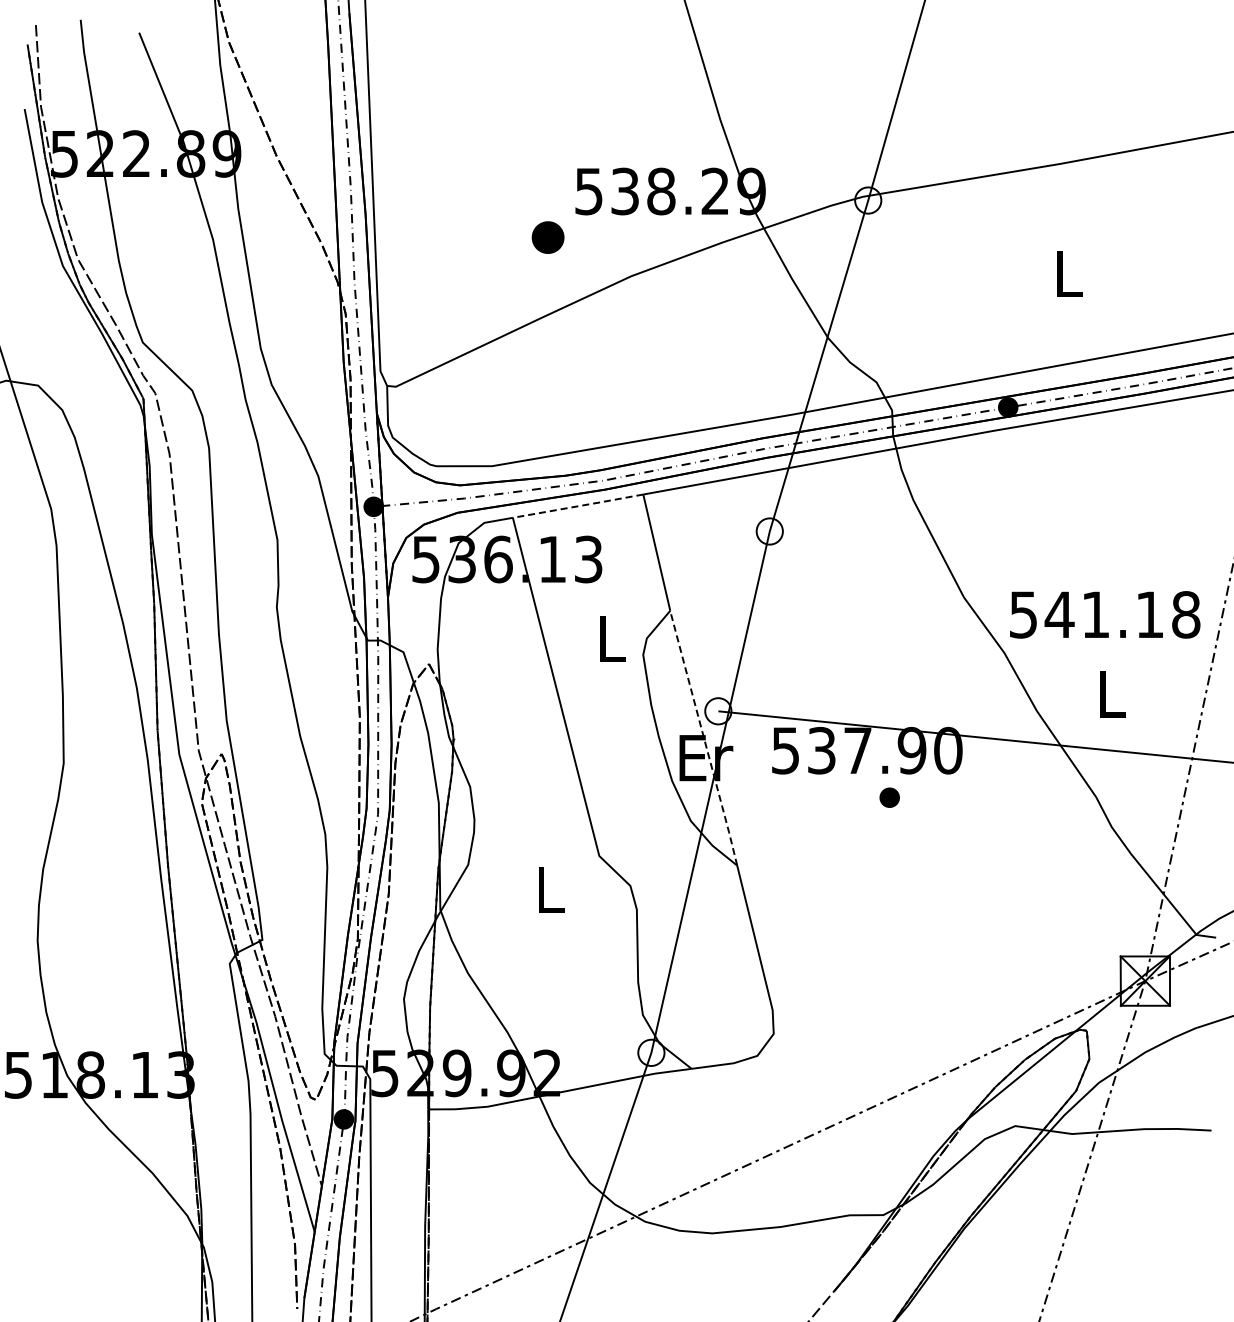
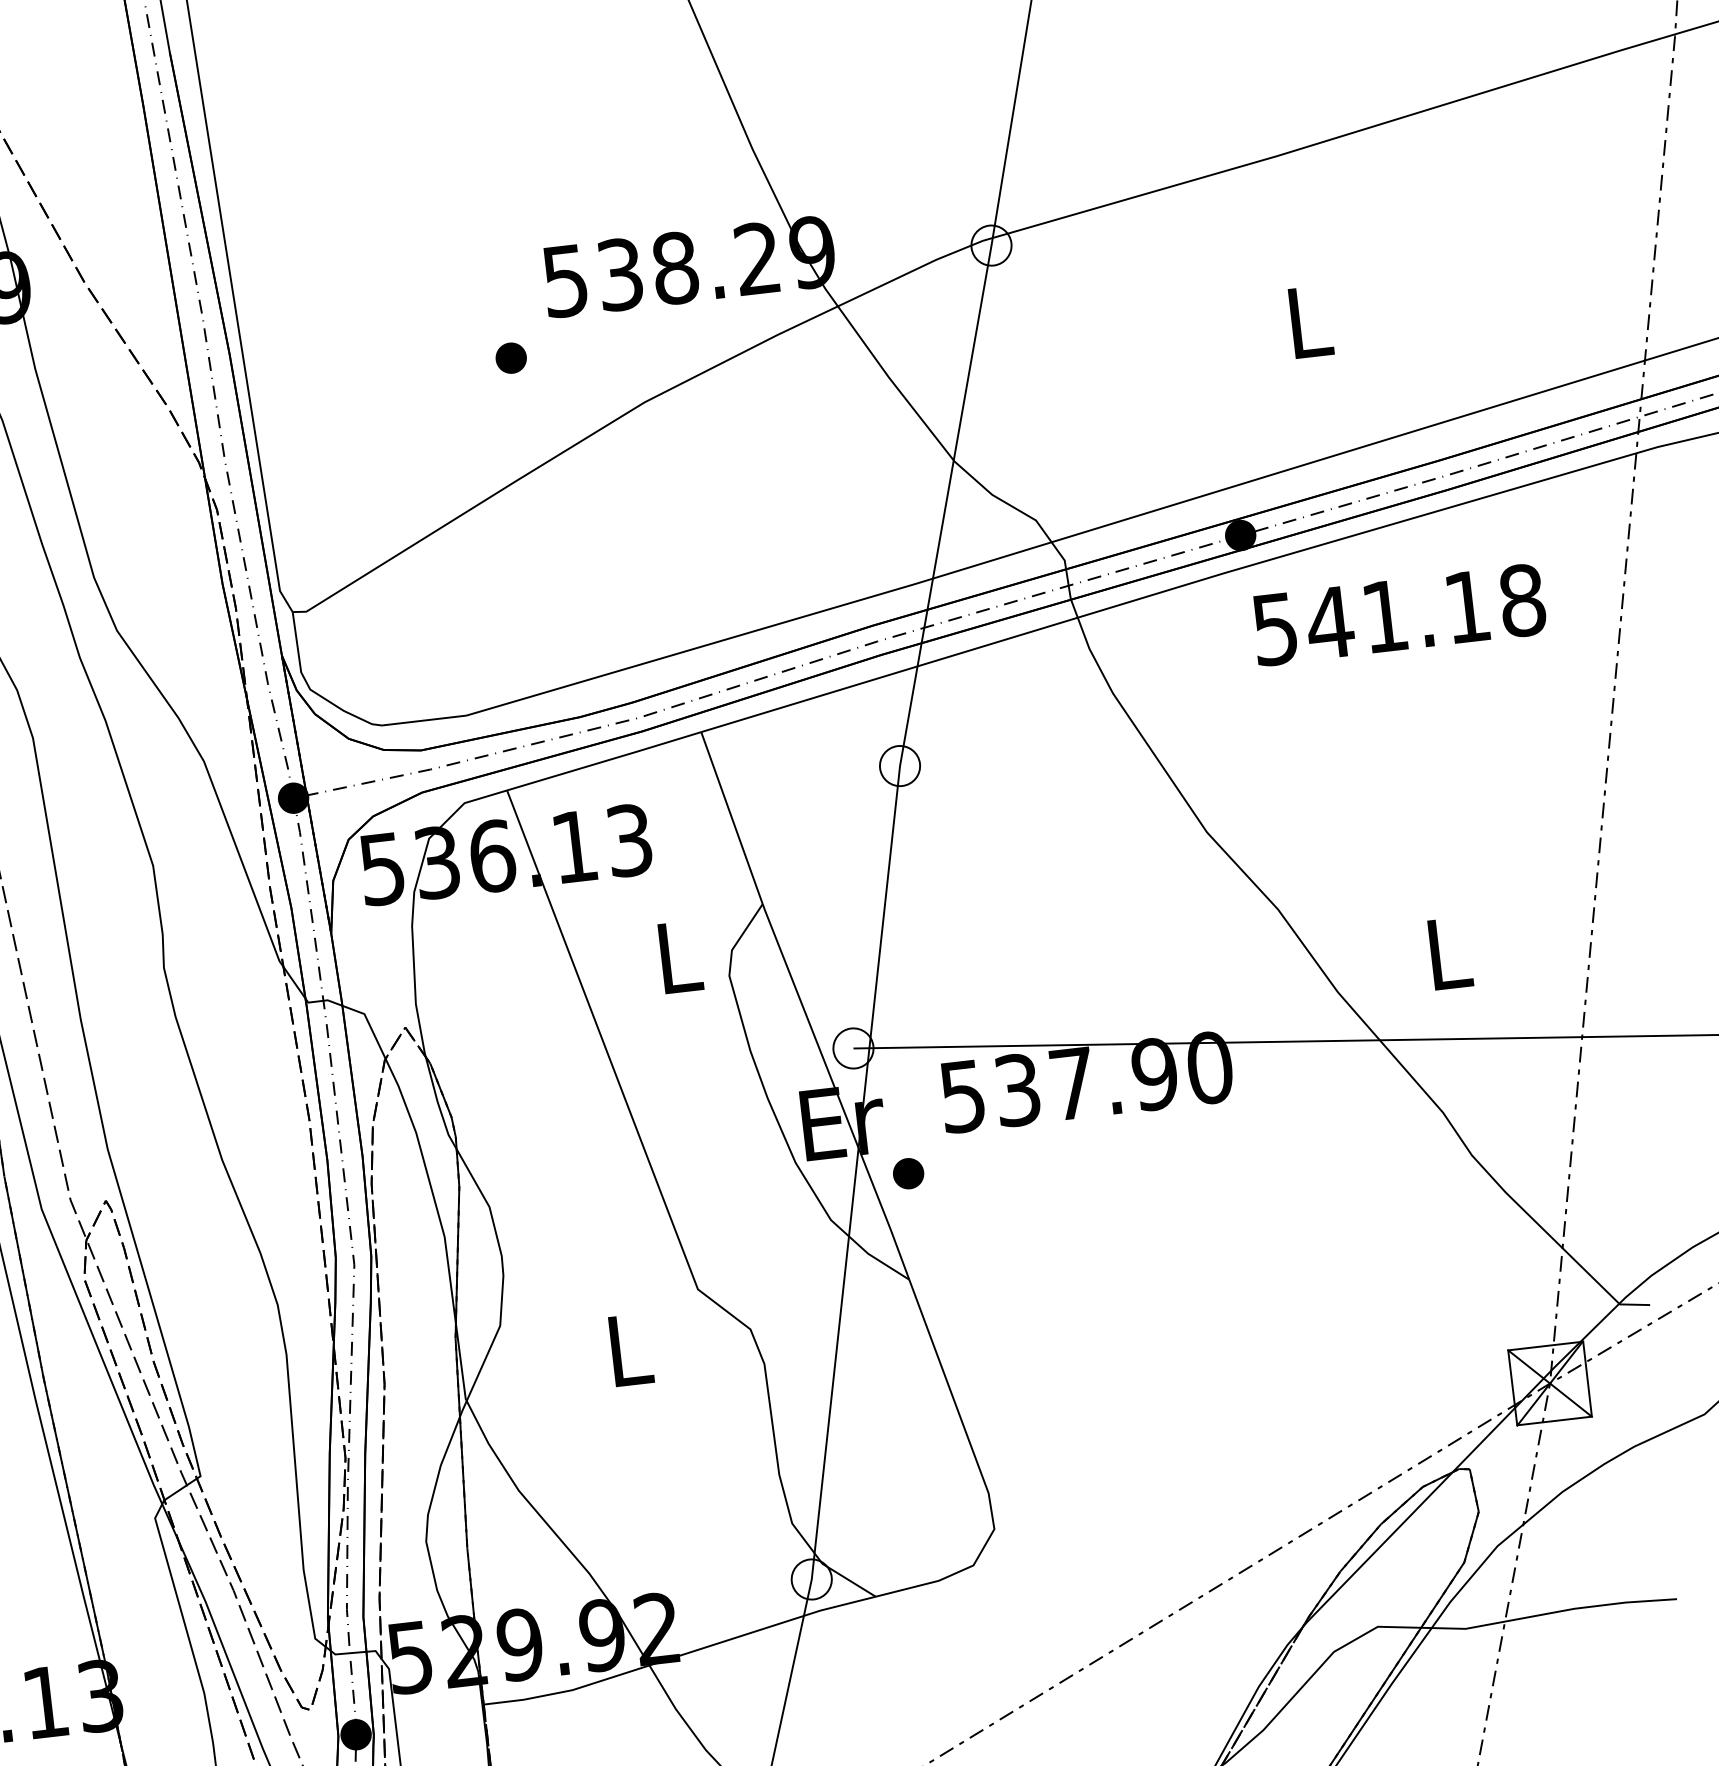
part: (547, 237) -> (510, 358), size x0.62
line: (578, 506) -> (604, 761), dashed -> solid
text: (1105, 614) -> (1399, 614), moved
line: (703, 737) -> (835, 1090), dashed -> solid
part: (889, 797) -> (908, 1173), moved

